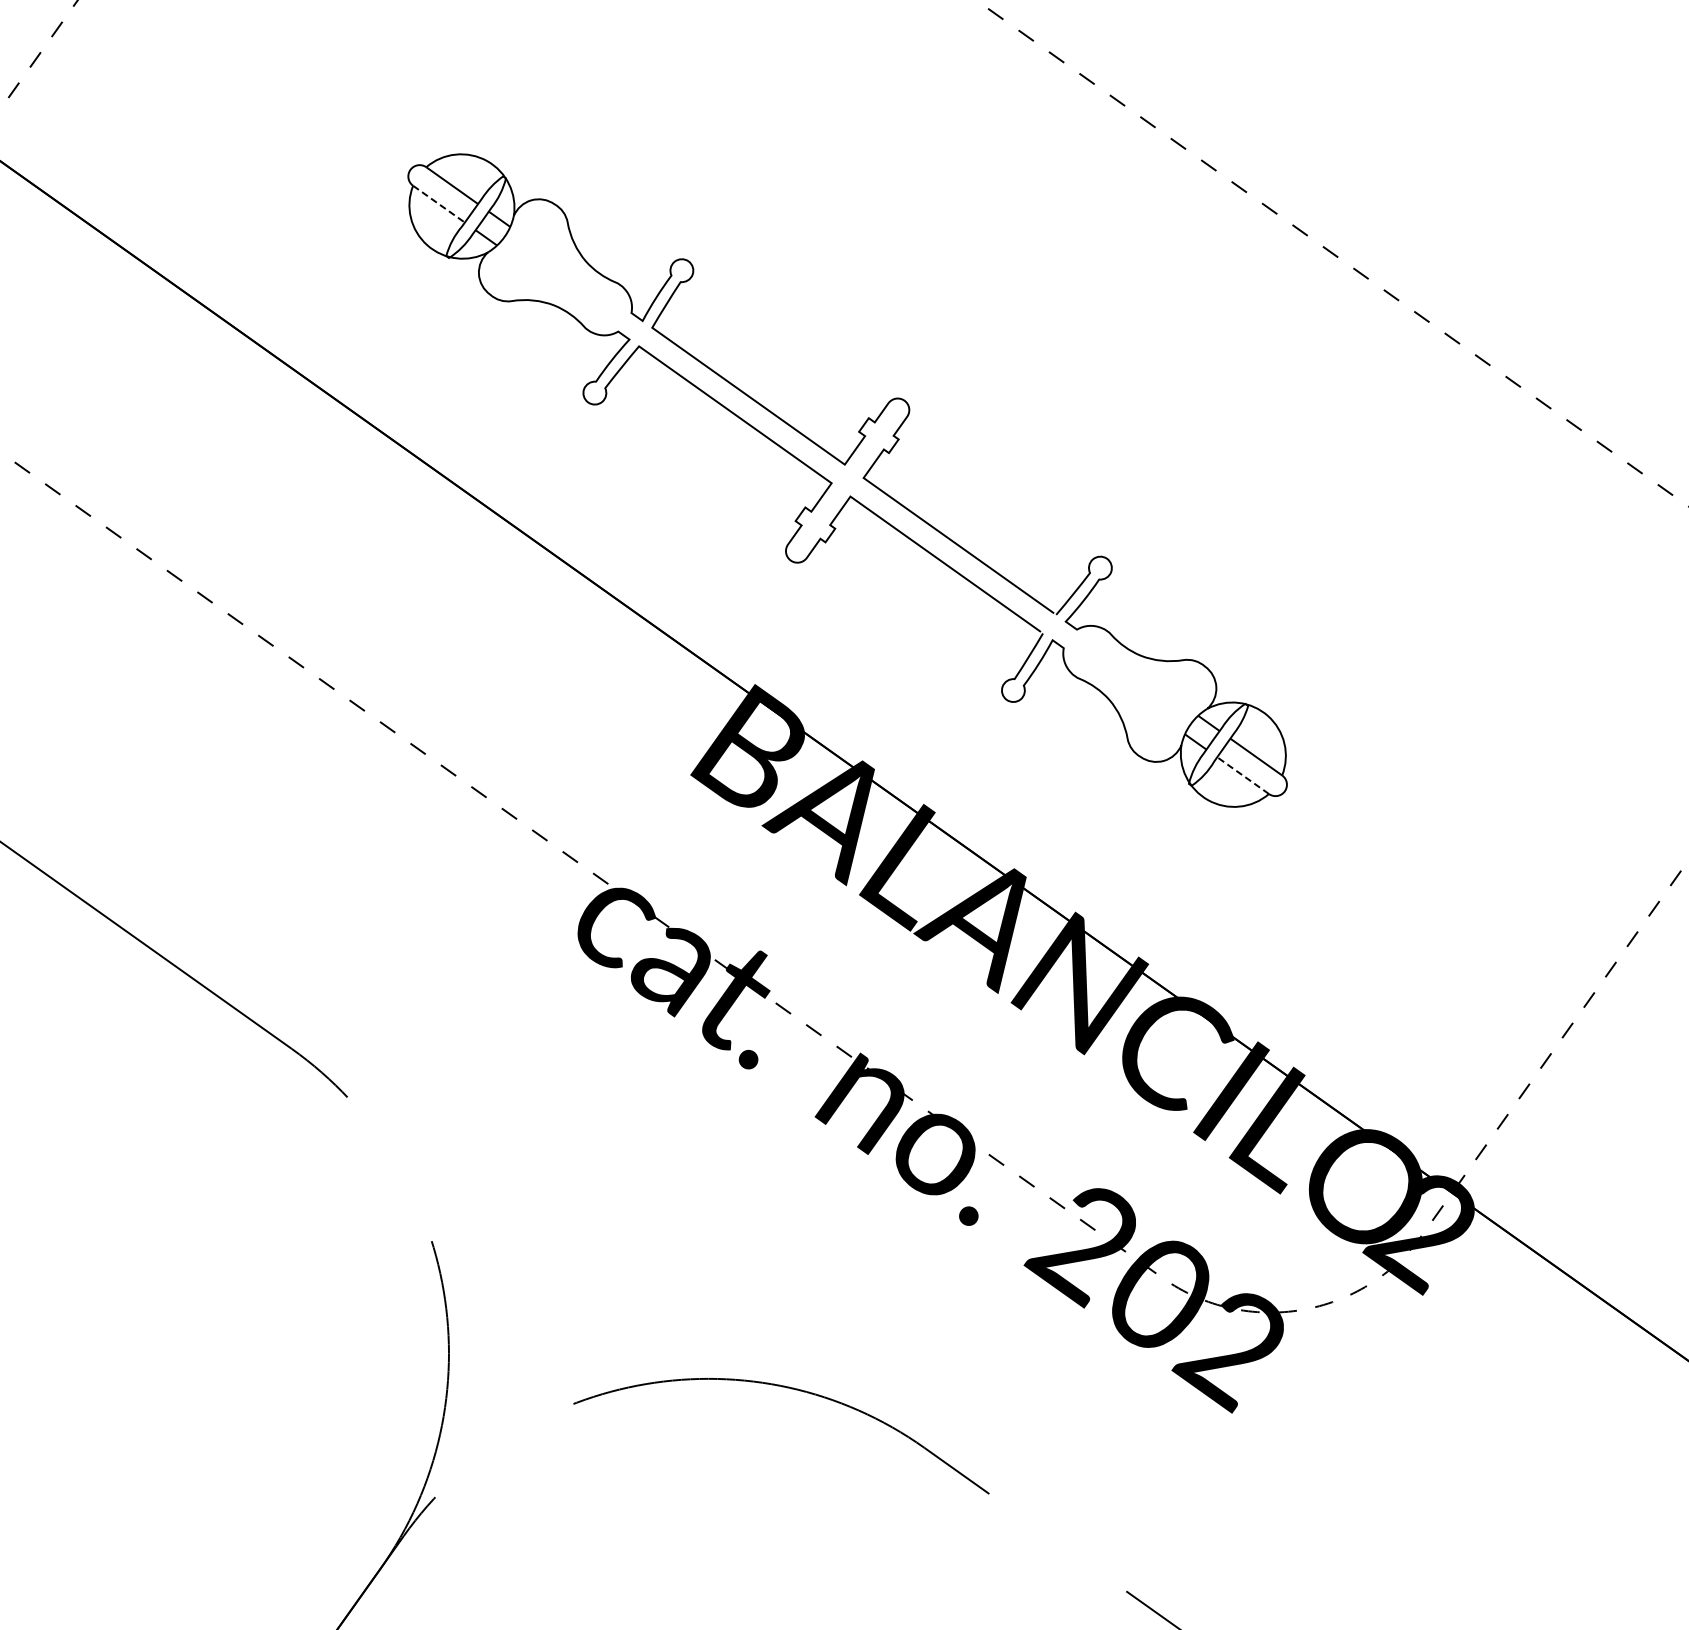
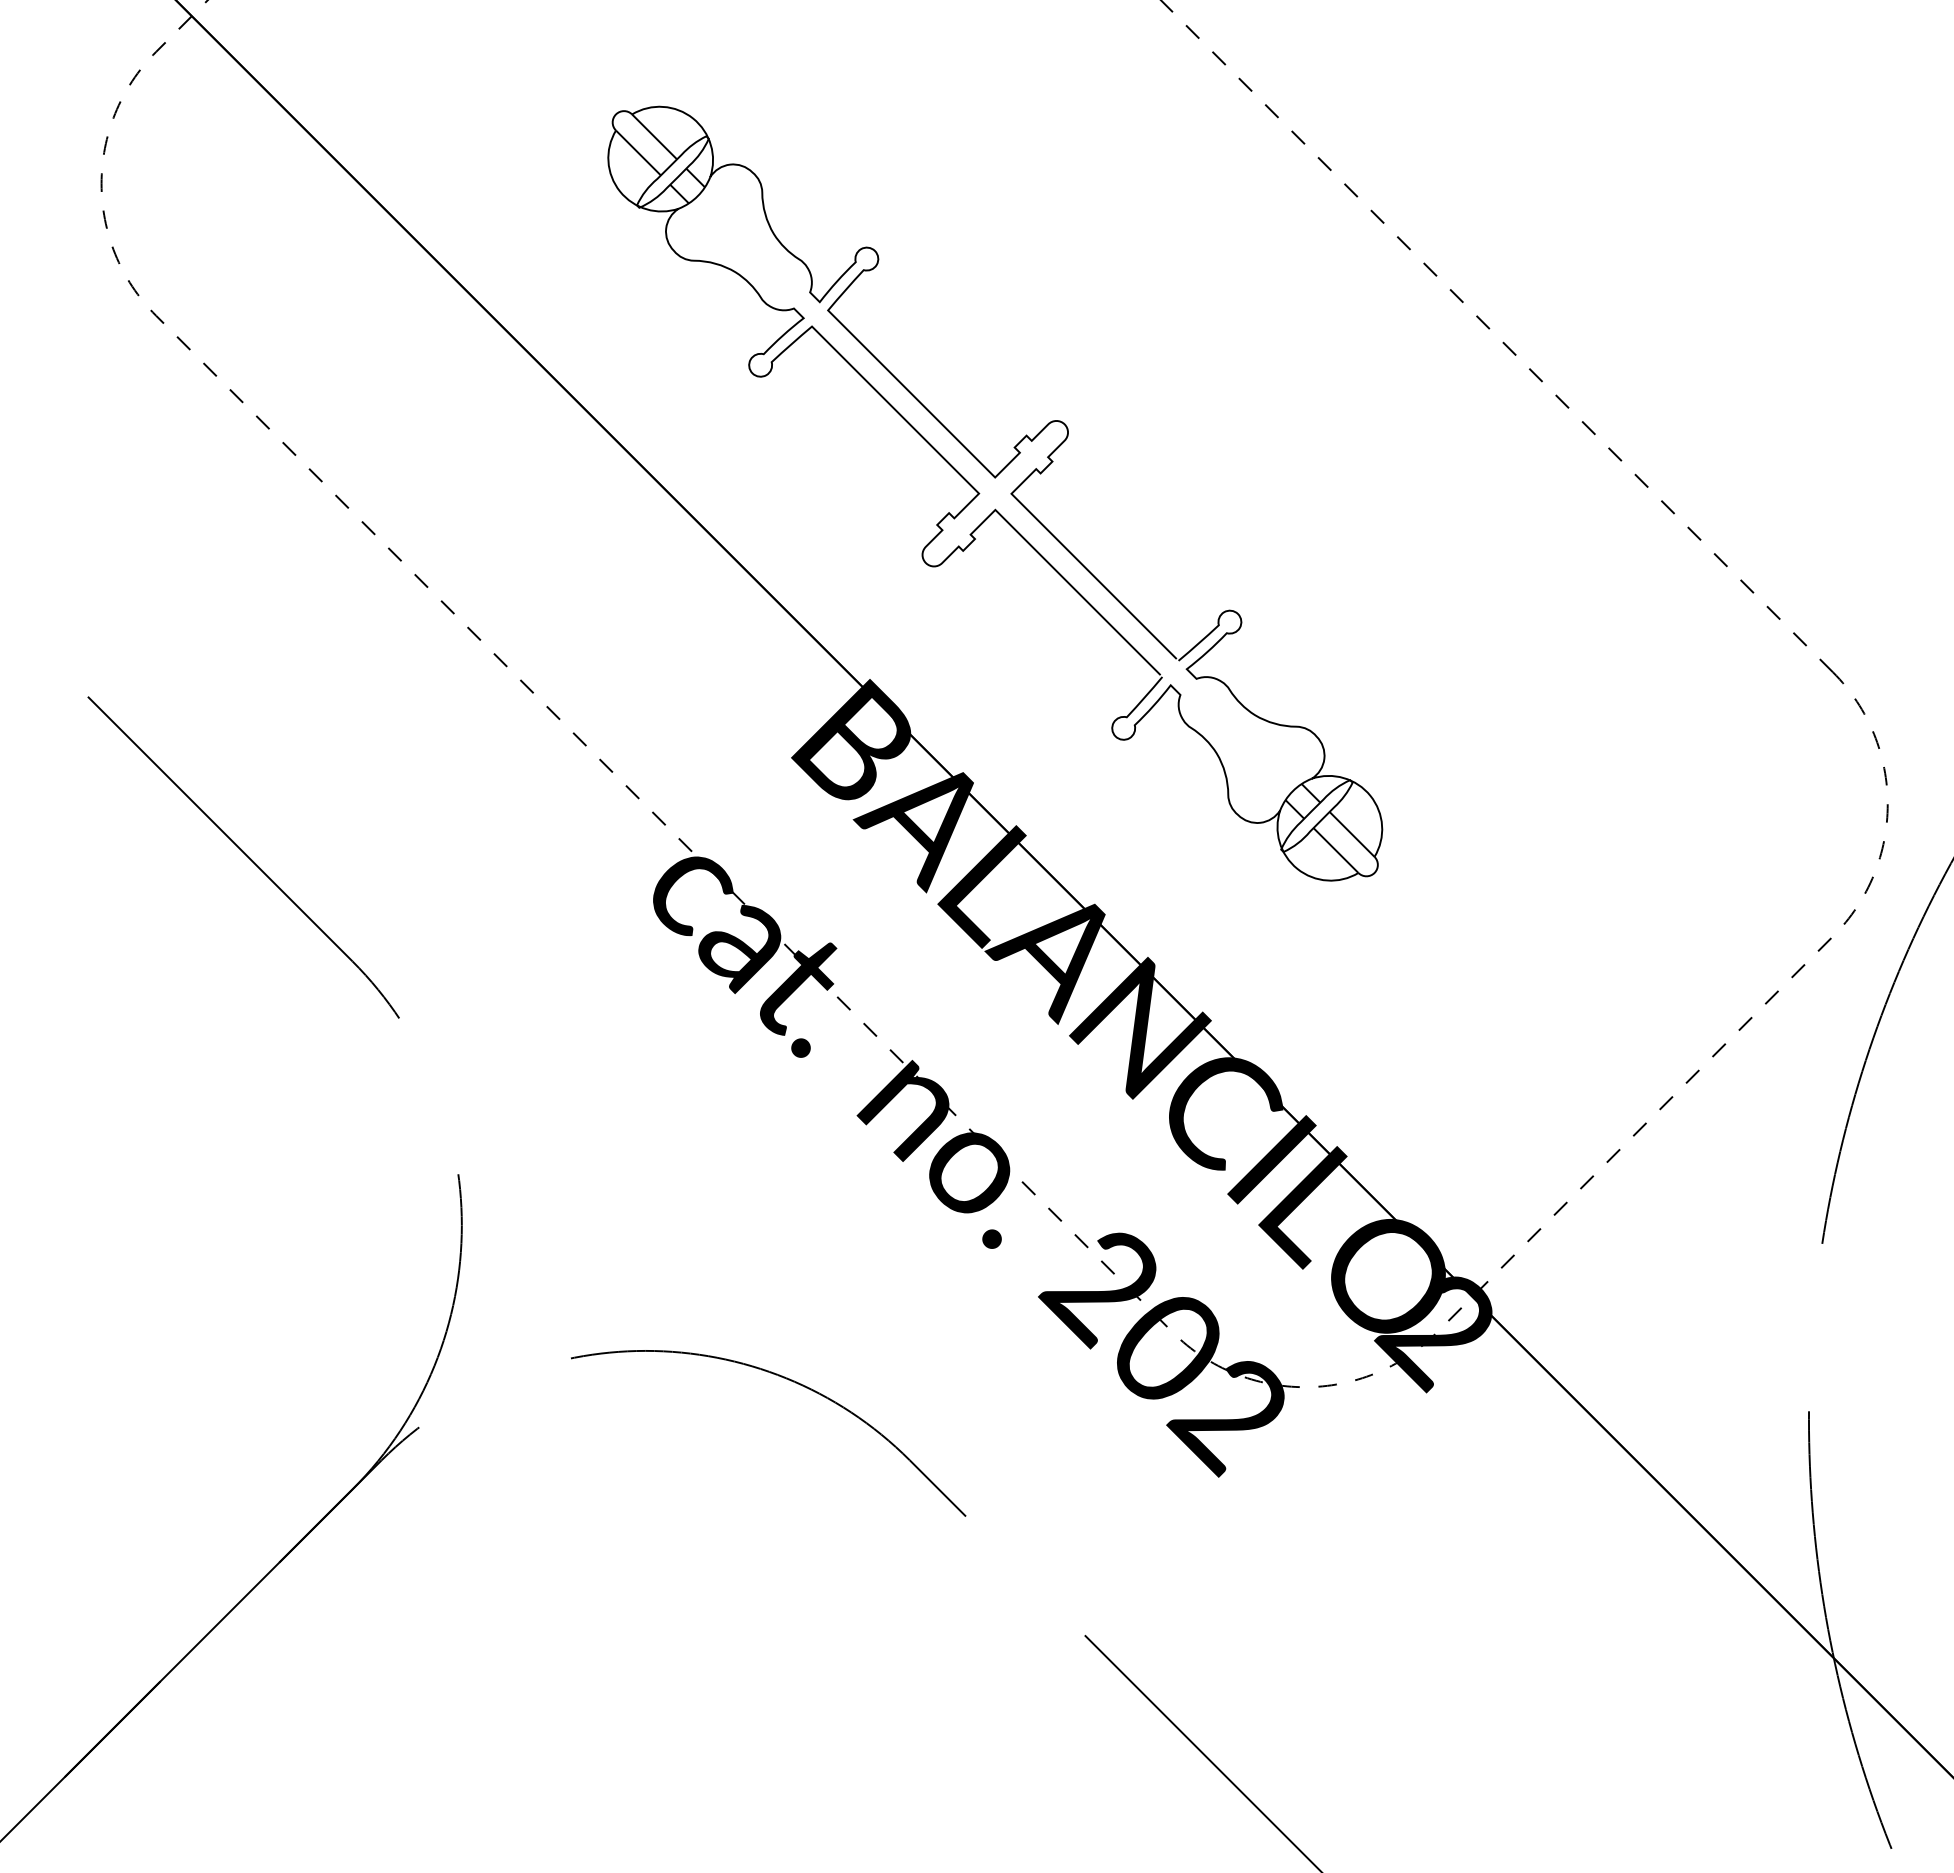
line: (439, 204) -> (638, 153), dashed -> solid
line: (1243, 775) -> (1336, 850), dashed -> solid

